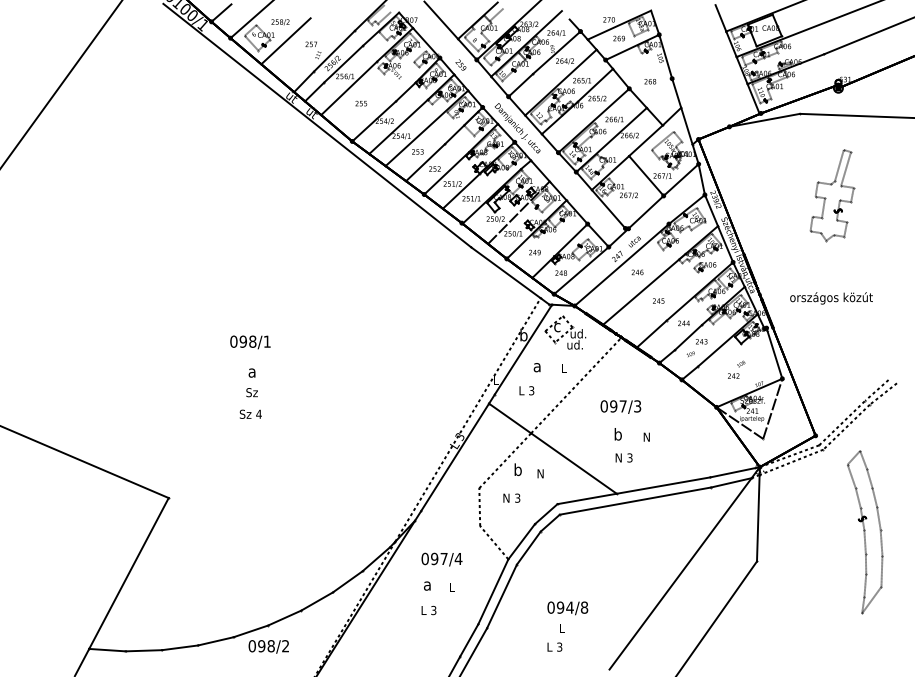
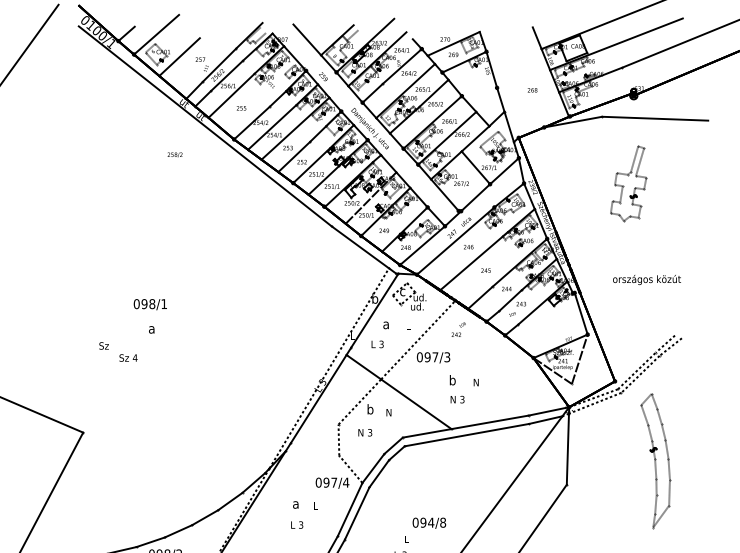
text: (280, 22) -> (175, 155), moved
text: (650, 81) -> (532, 90), moved
text: (831, 298) -> (646, 280), moved
text: (736, 369) -> (458, 329), moved
text: (251, 392) -> (103, 345), moved
text: (620, 406) -> (433, 357), moved
text: (250, 413) -> (128, 357), moved
text: (441, 559) -> (332, 483), moved
text: (567, 608) -> (429, 523), moved

